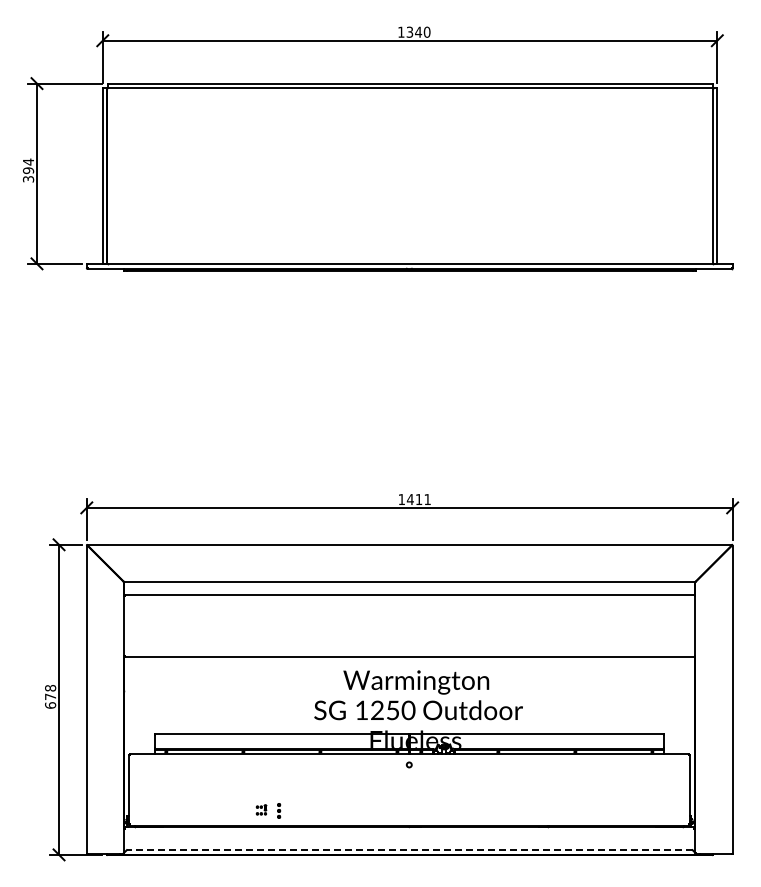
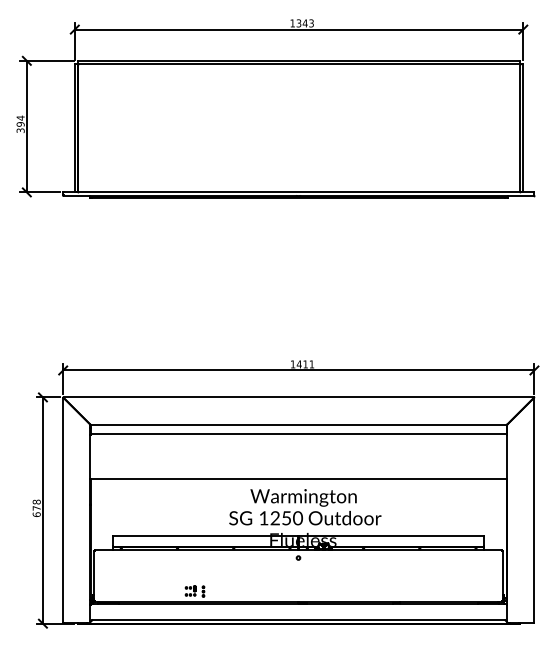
text: (426, 31) -> (311, 22), 1340 -> 1343
part: (261, 809) -> (190, 590), size x1.43
line: (409, 850) -> (298, 620), dashed -> solid

